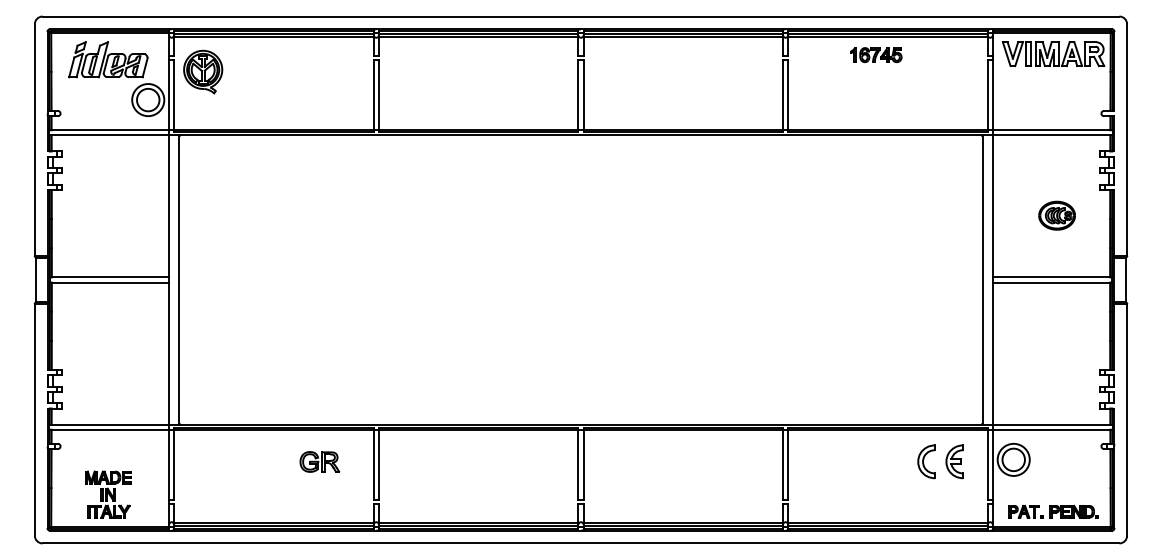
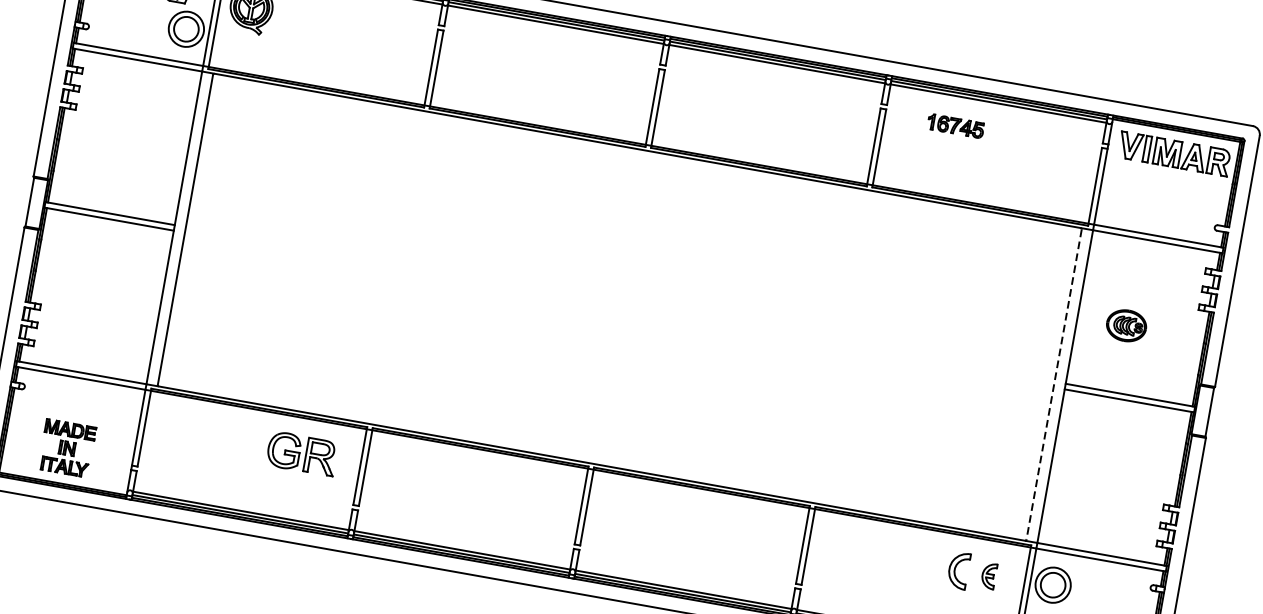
part: (876, 55) -> (956, 126), moved
part: (1056, 215) -> (1125, 325), moved
line: (982, 280) -> (1053, 385), solid -> dashed
part: (319, 461) -> (301, 453), size x1.6
part: (954, 461) -> (988, 575), size x0.7

